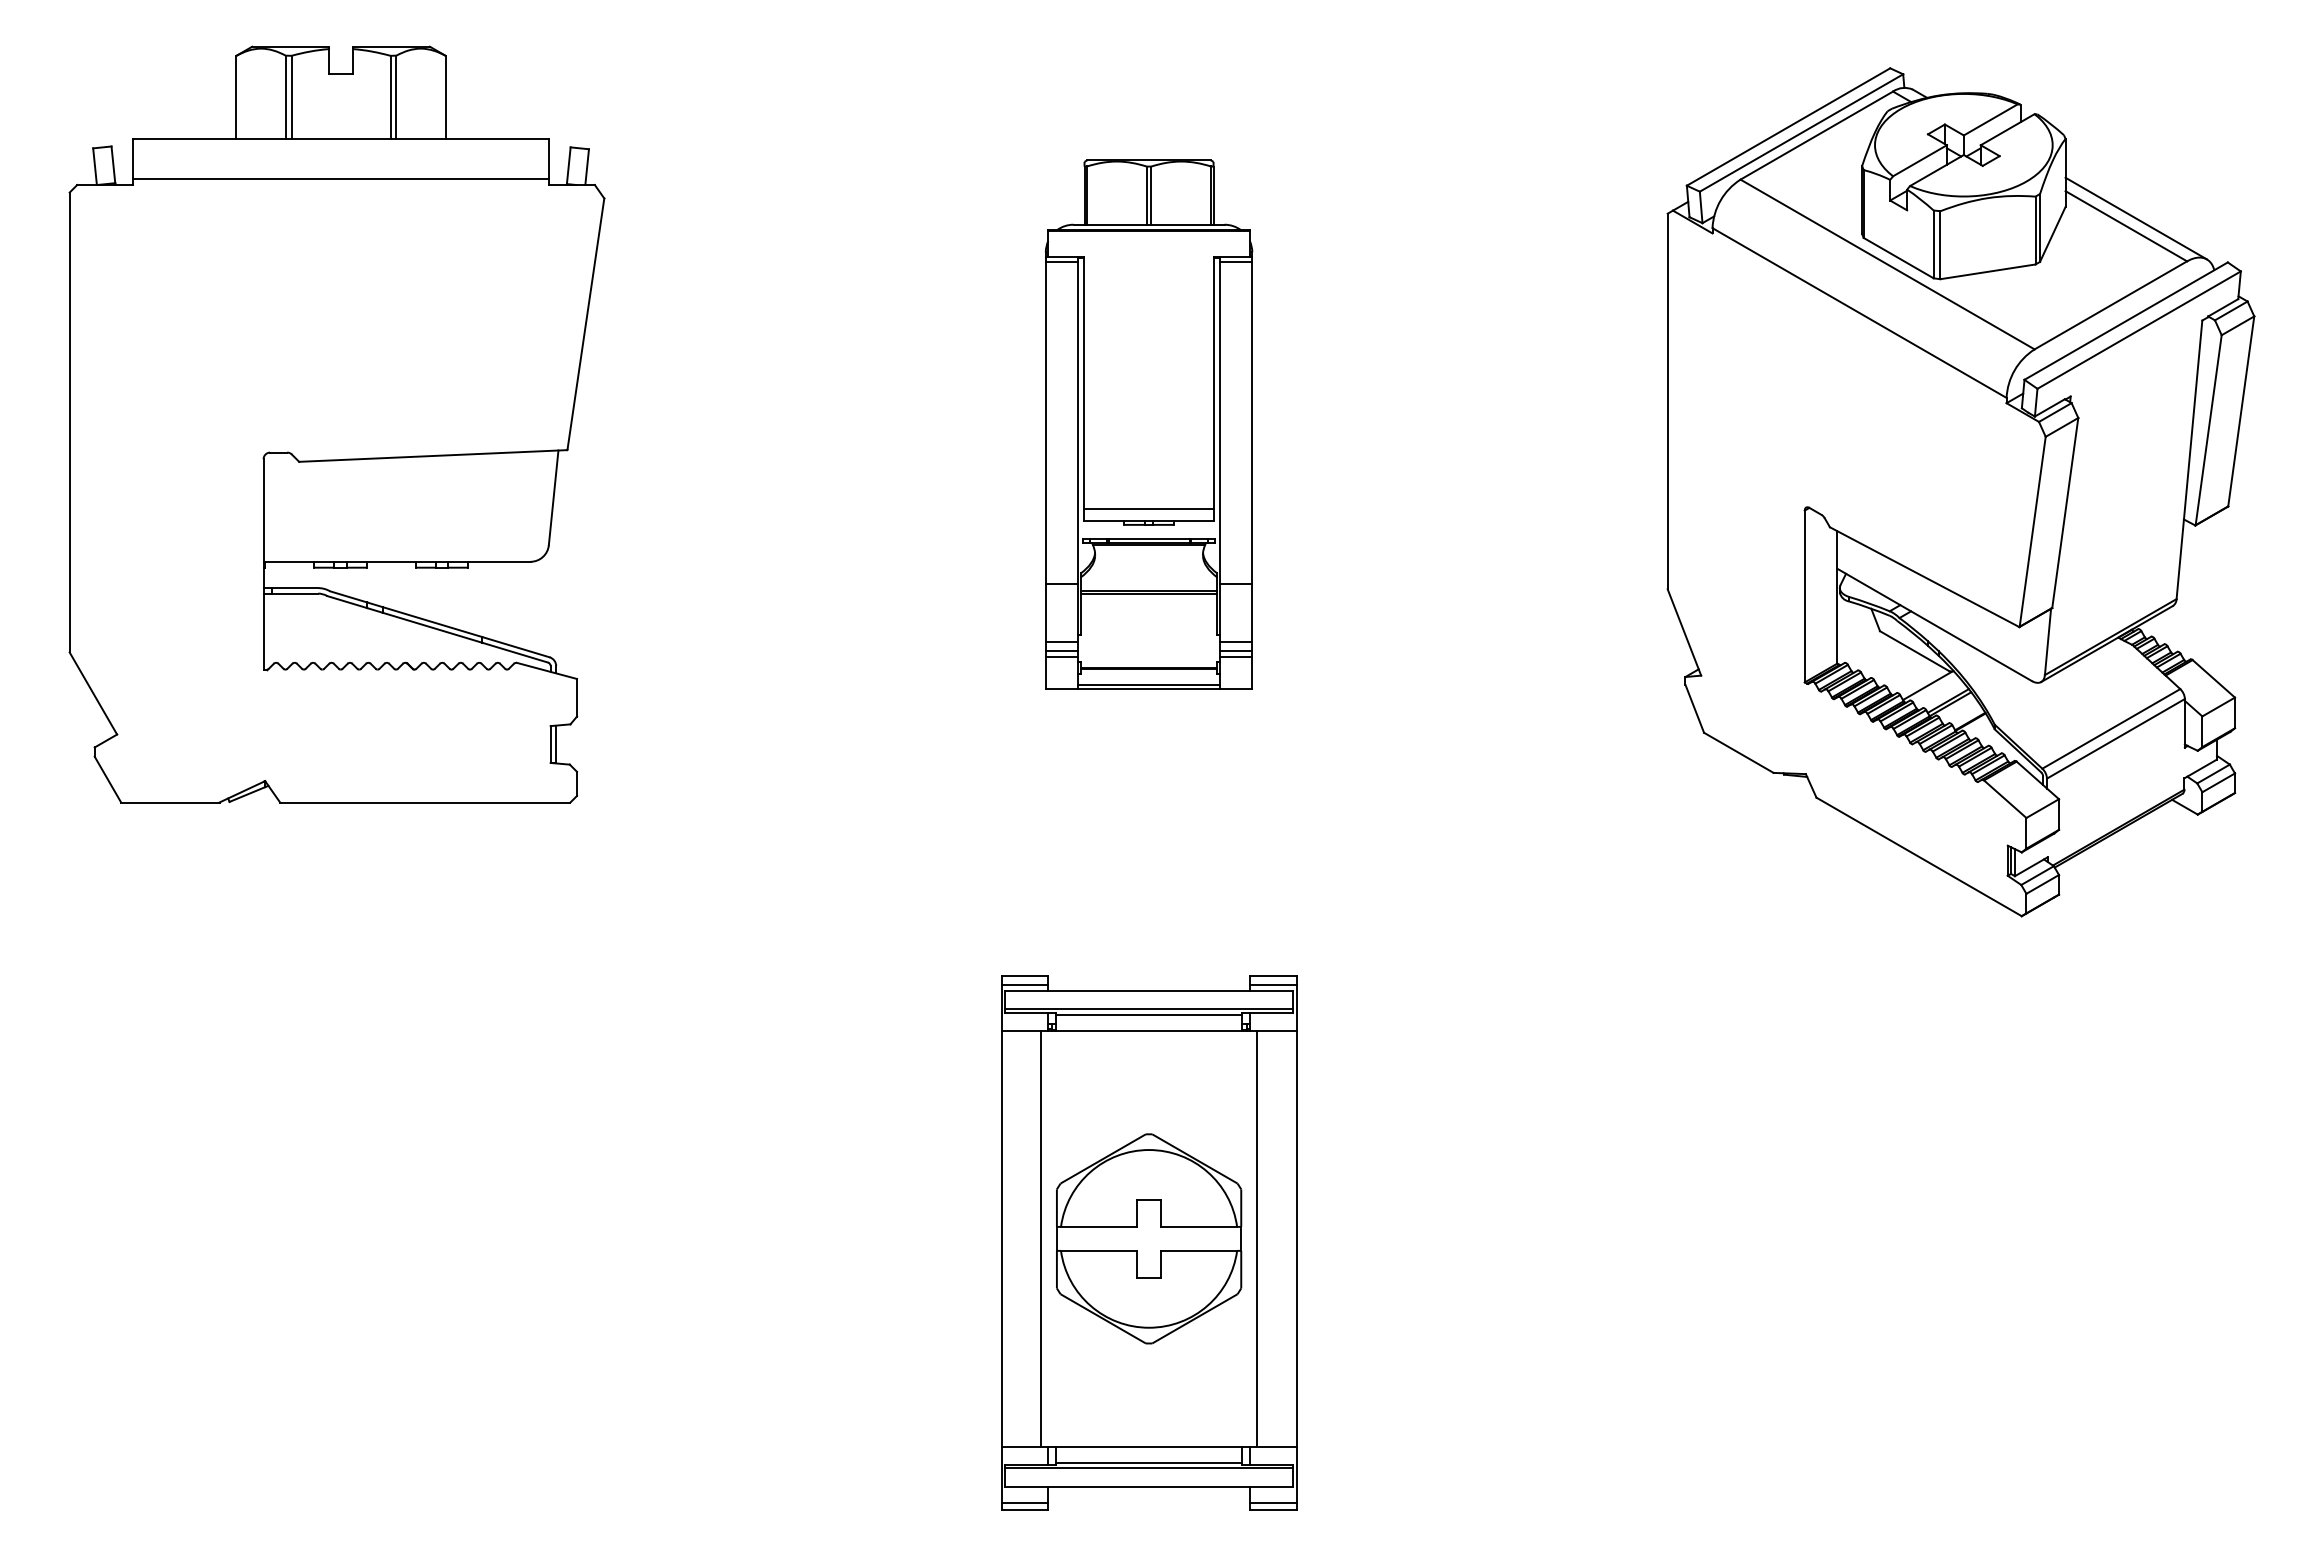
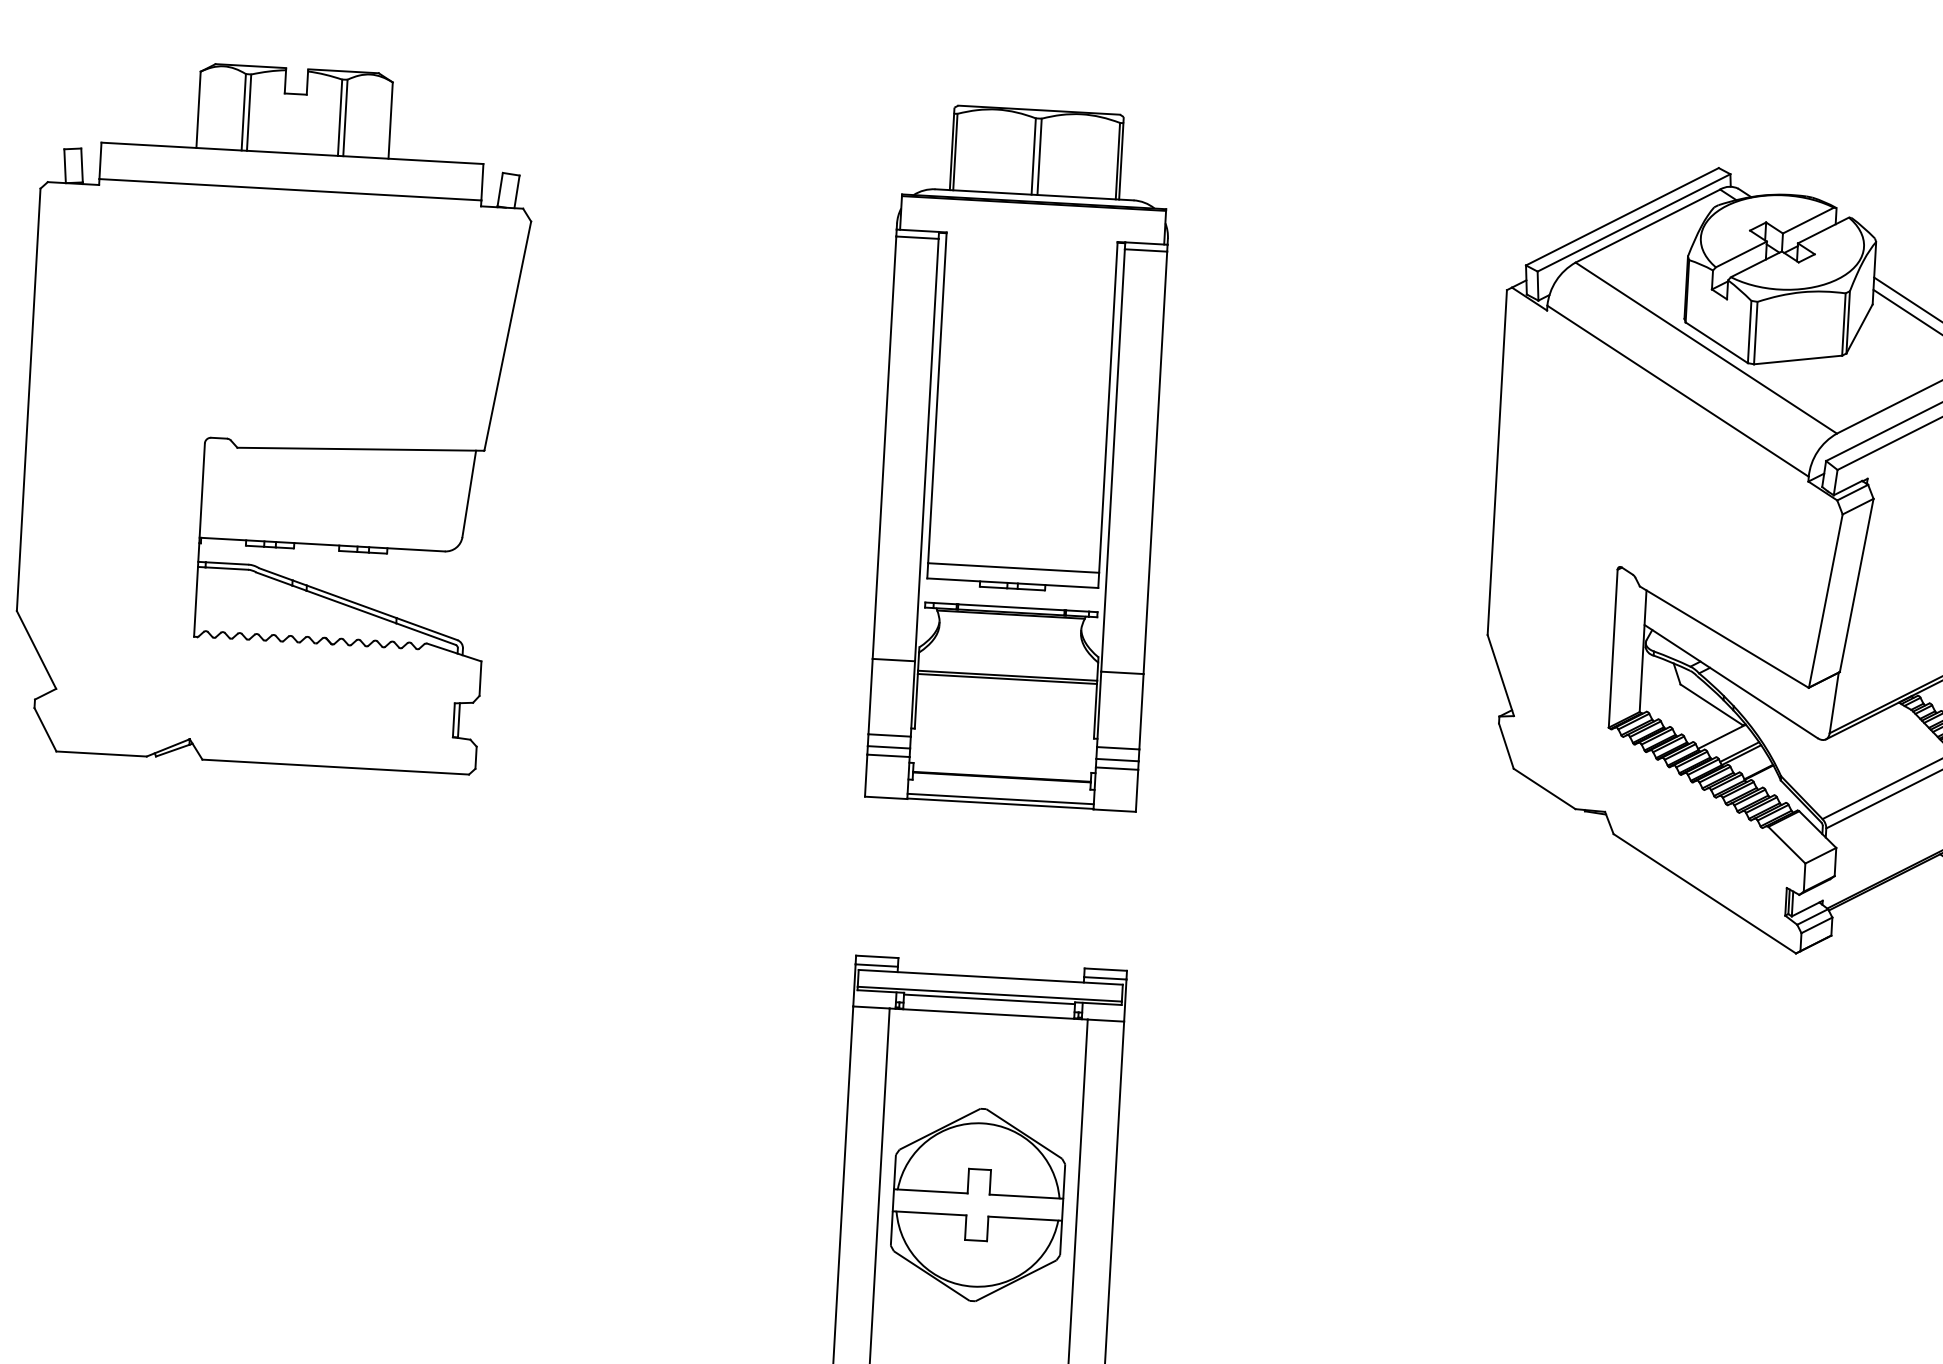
part: (1148, 424) -> (1019, 457), size x1.43

